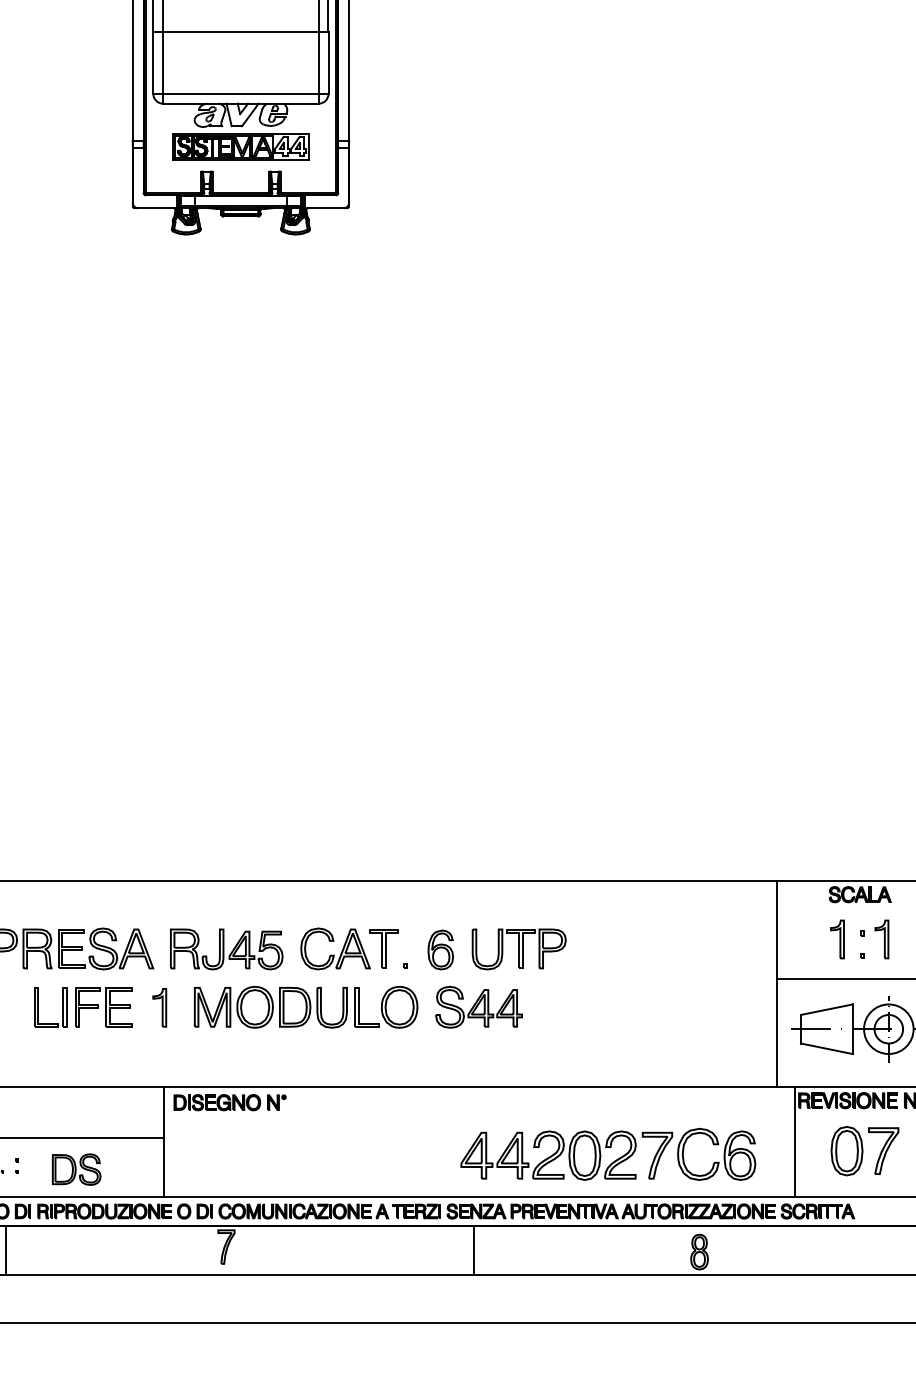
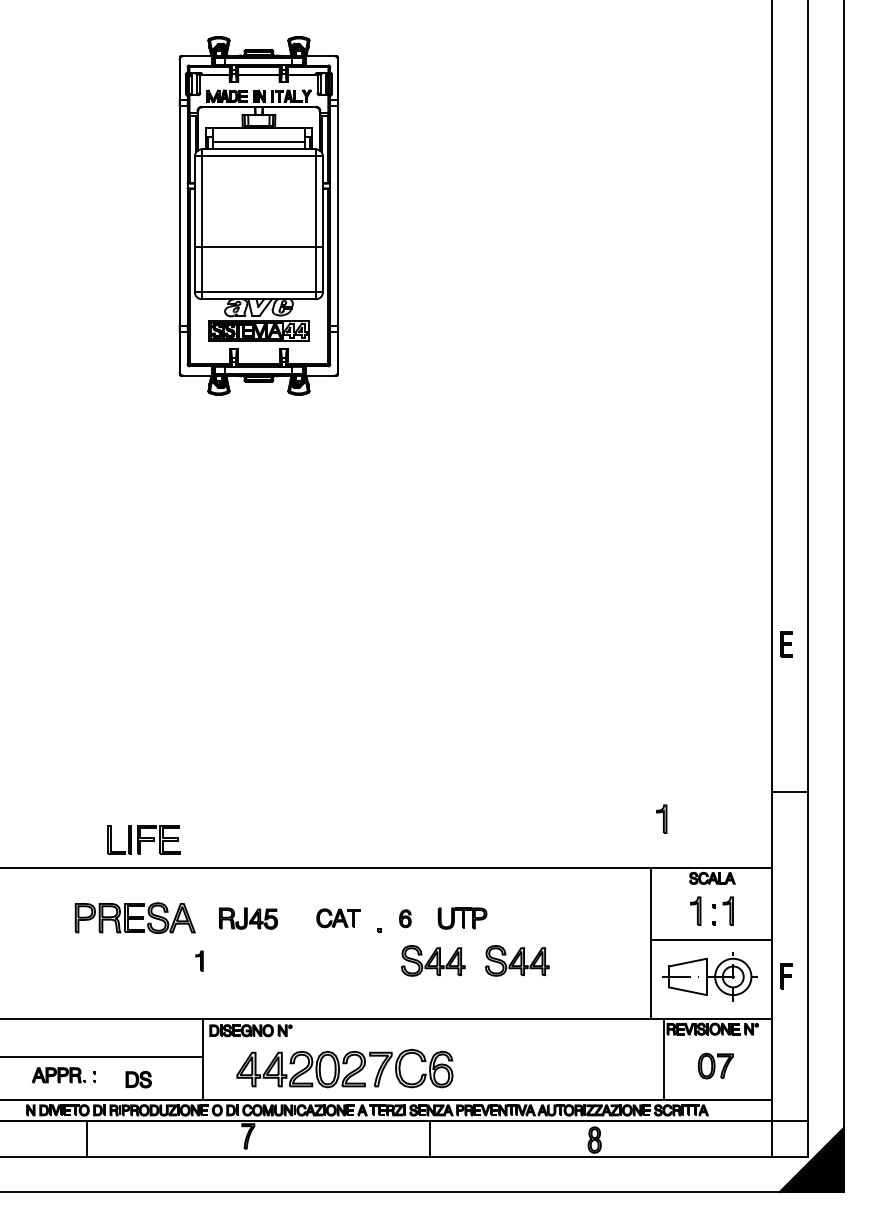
part: (790, 812) -> (661, 818), added
part: (226, 949) -> (248, 918), size x0.7
part: (349, 949) -> (338, 918), size x0.6
part: (441, 949) -> (405, 918), size x0.6
part: (518, 949) -> (462, 918), size x0.7
part: (83, 1006) -> (143, 839), moved
part: (159, 1006) -> (199, 960), size x0.7
part: (305, 1006) -> (306, 960), removed
part: (594, 1006) -> (517, 960), added
part: (864, 1150) -> (715, 1065), size x0.7
part: (607, 1154) -> (344, 1068), moved
part: (76, 1169) -> (138, 1079), size x0.7

